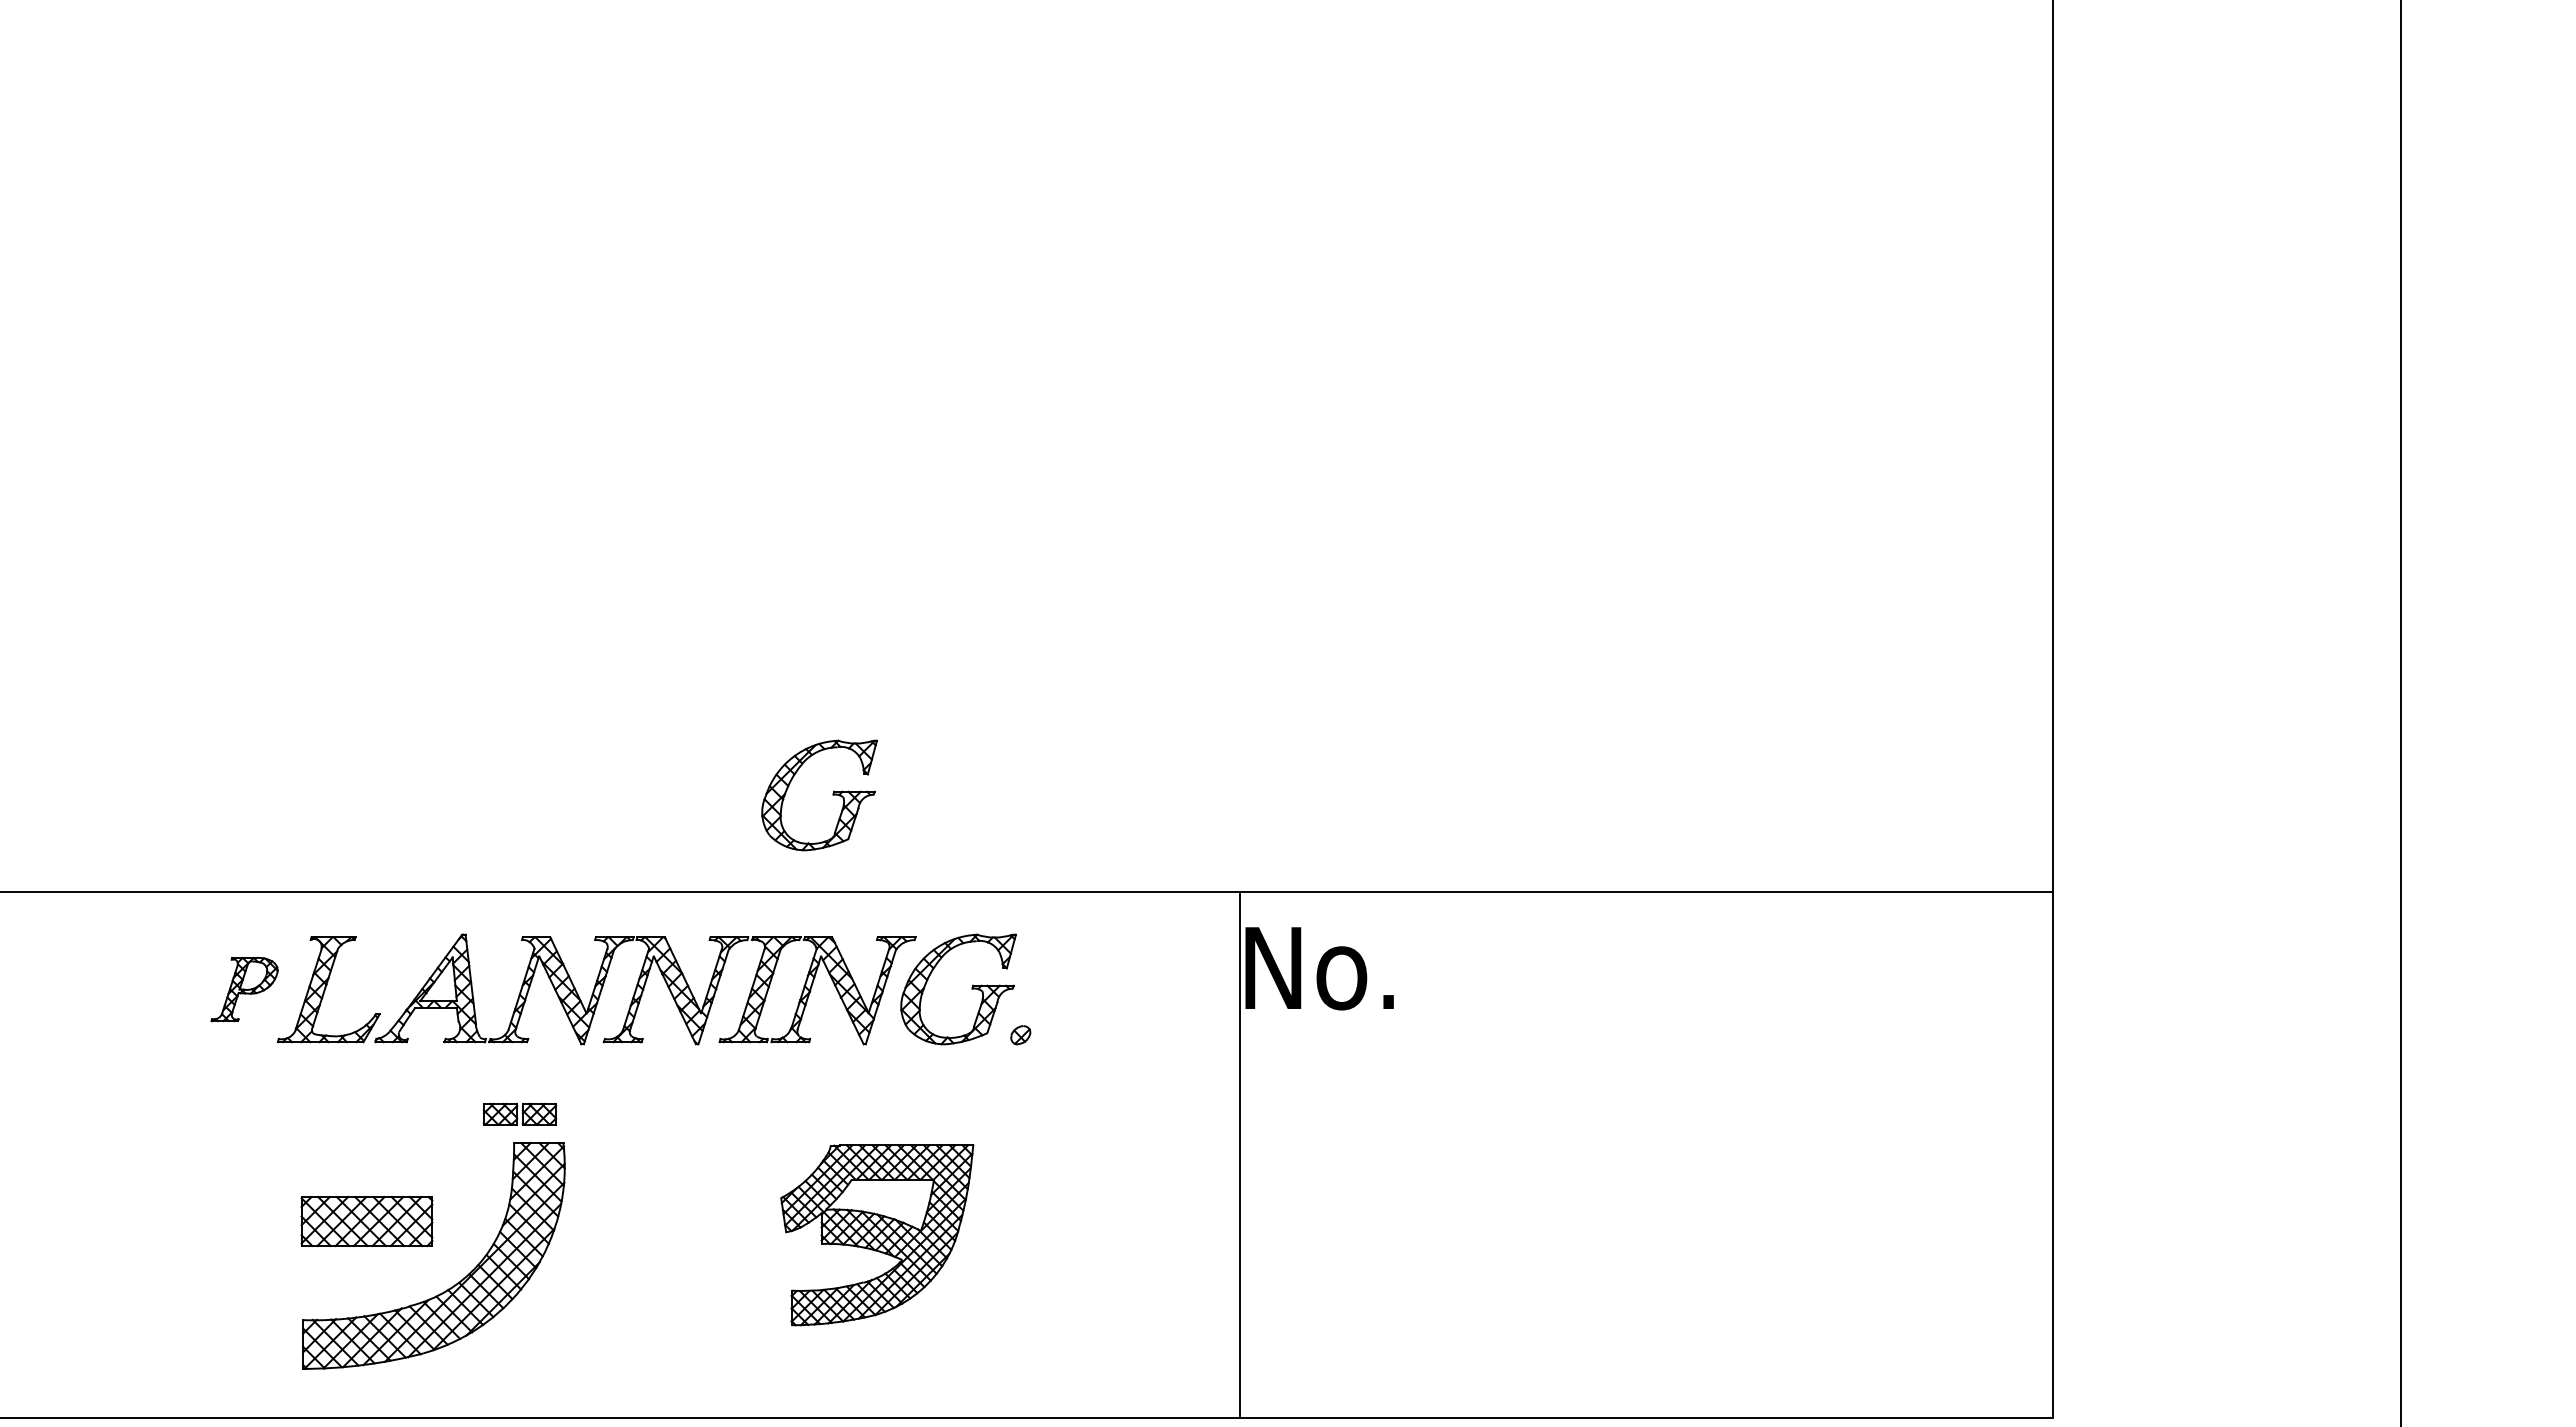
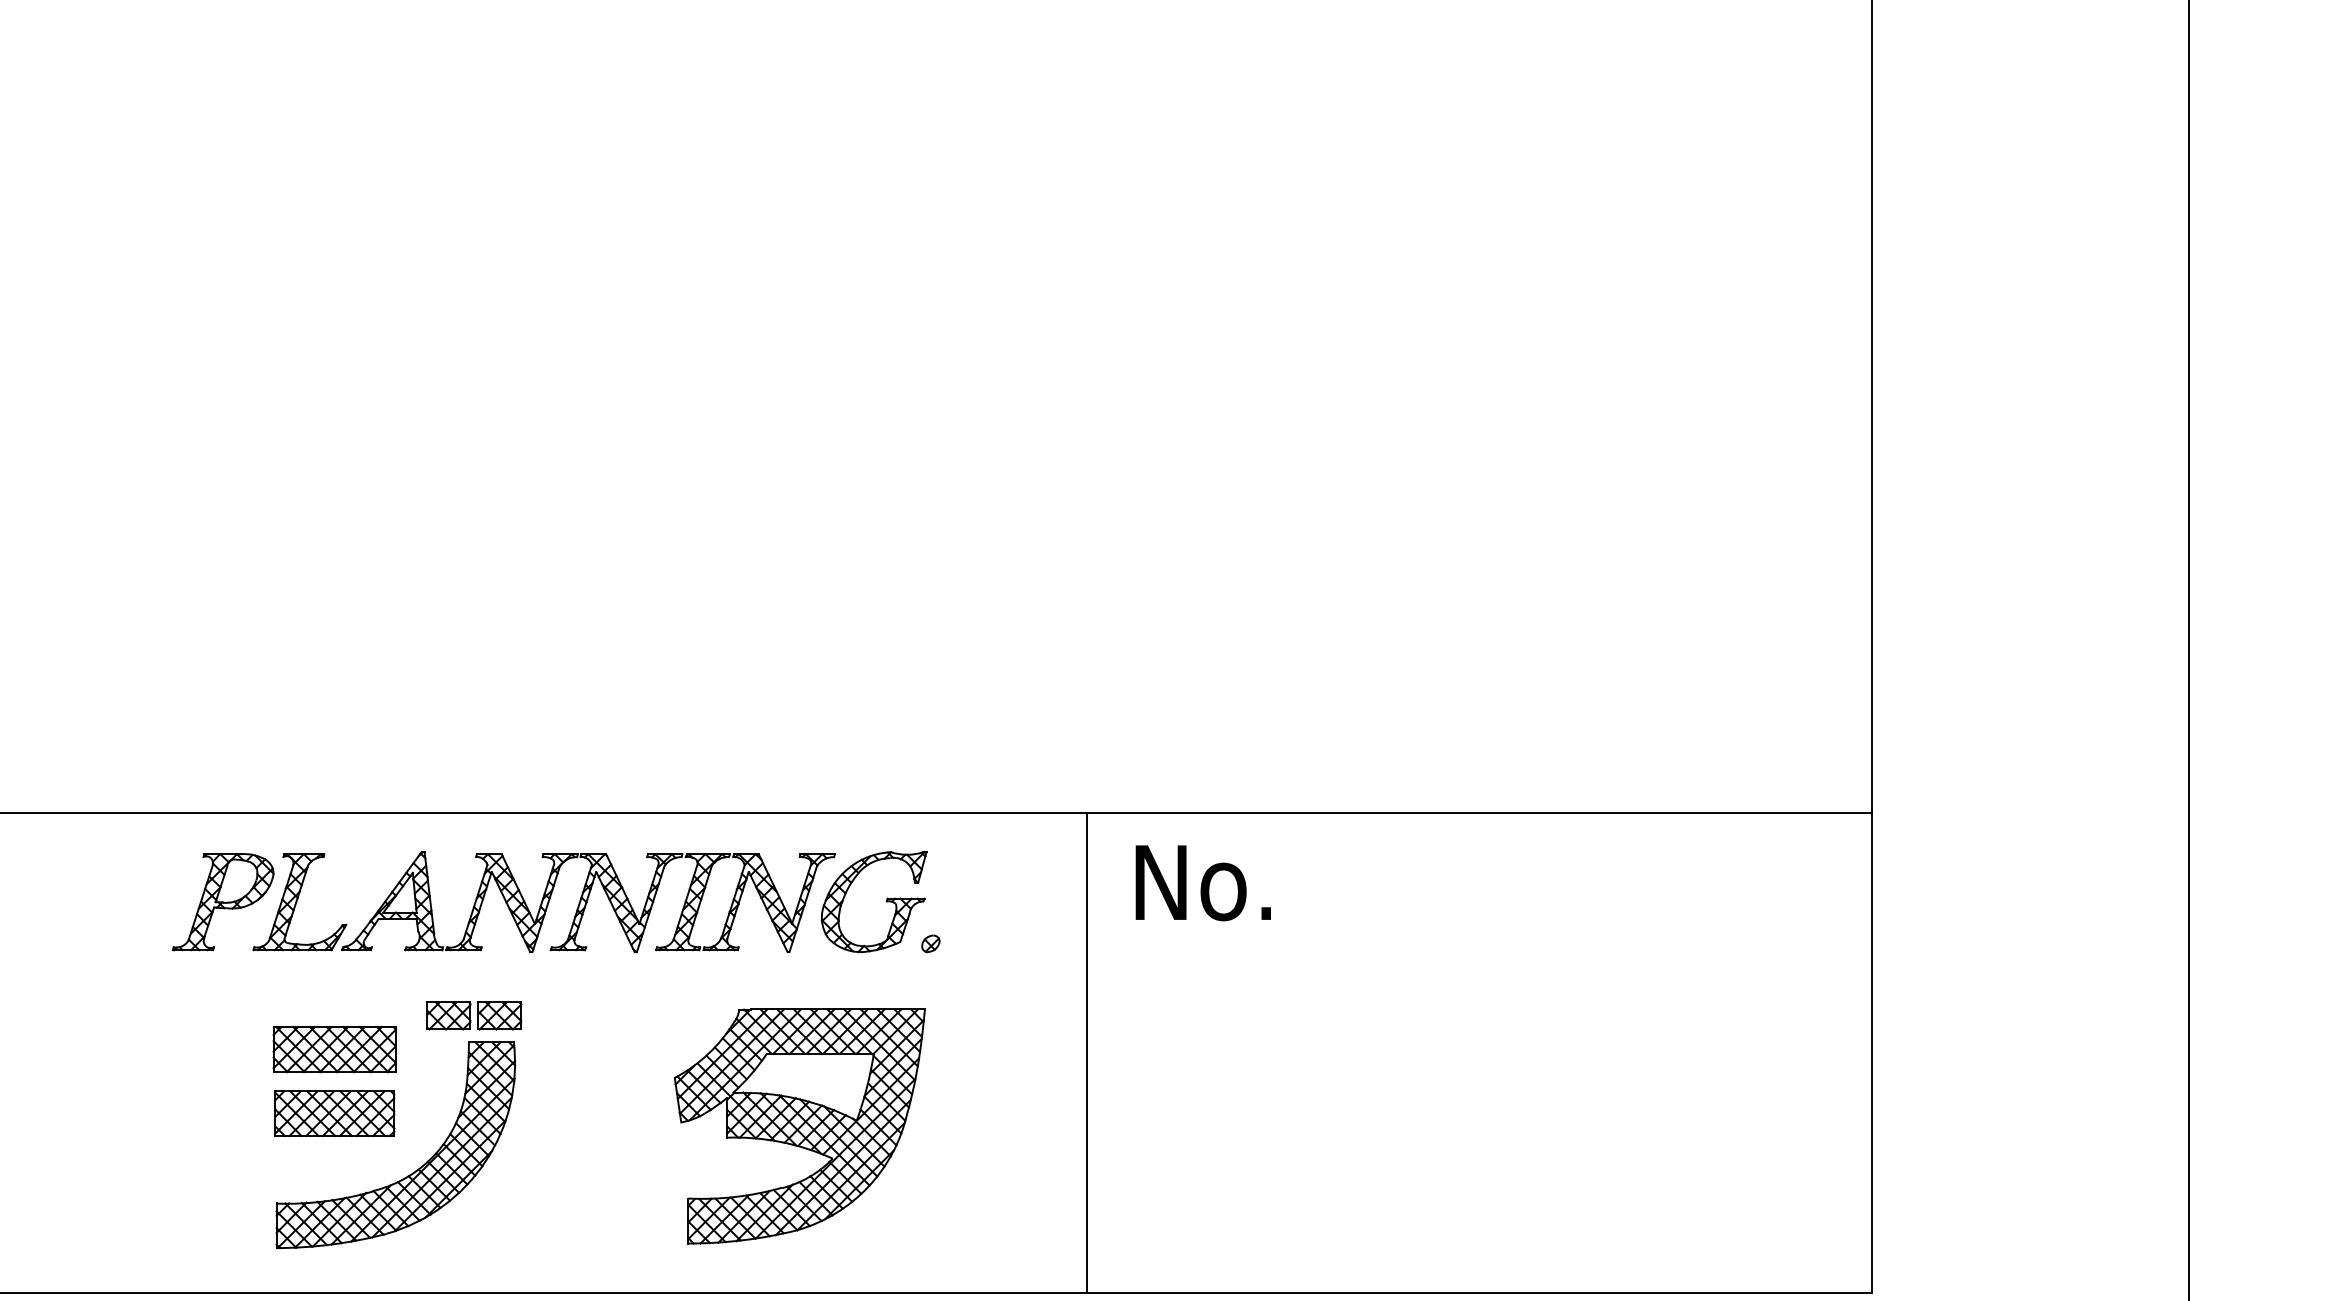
part: (832, 795) -> (759, 725), removed
part: (244, 989) -> (223, 902), size x1.67
part: (519, 1114) -> (473, 1016), size x1.43
part: (366, 1150) -> (334, 1048), added
line: (1239, 1154) -> (1086, 1052), moved
part: (877, 1234) -> (800, 1125), size x1.43

